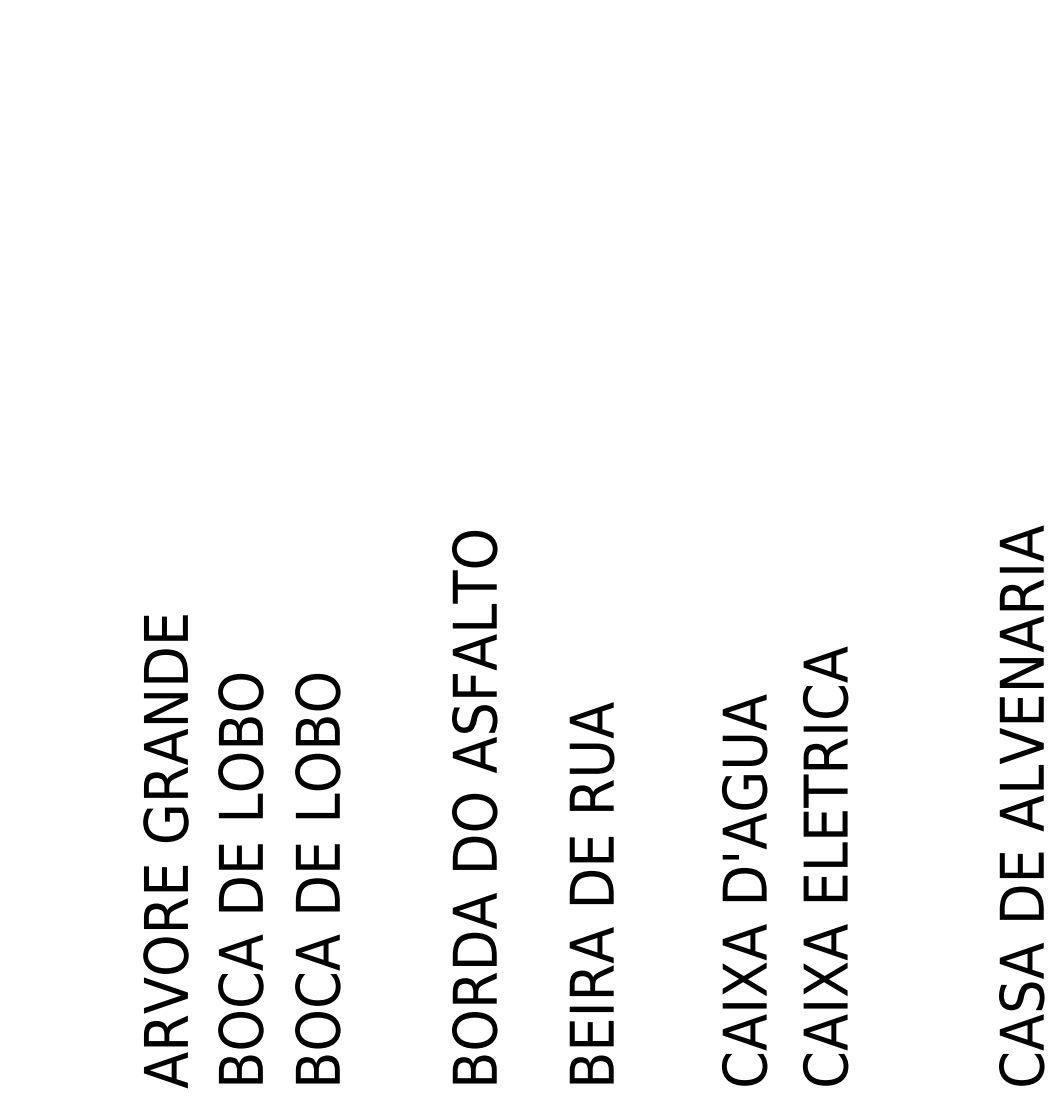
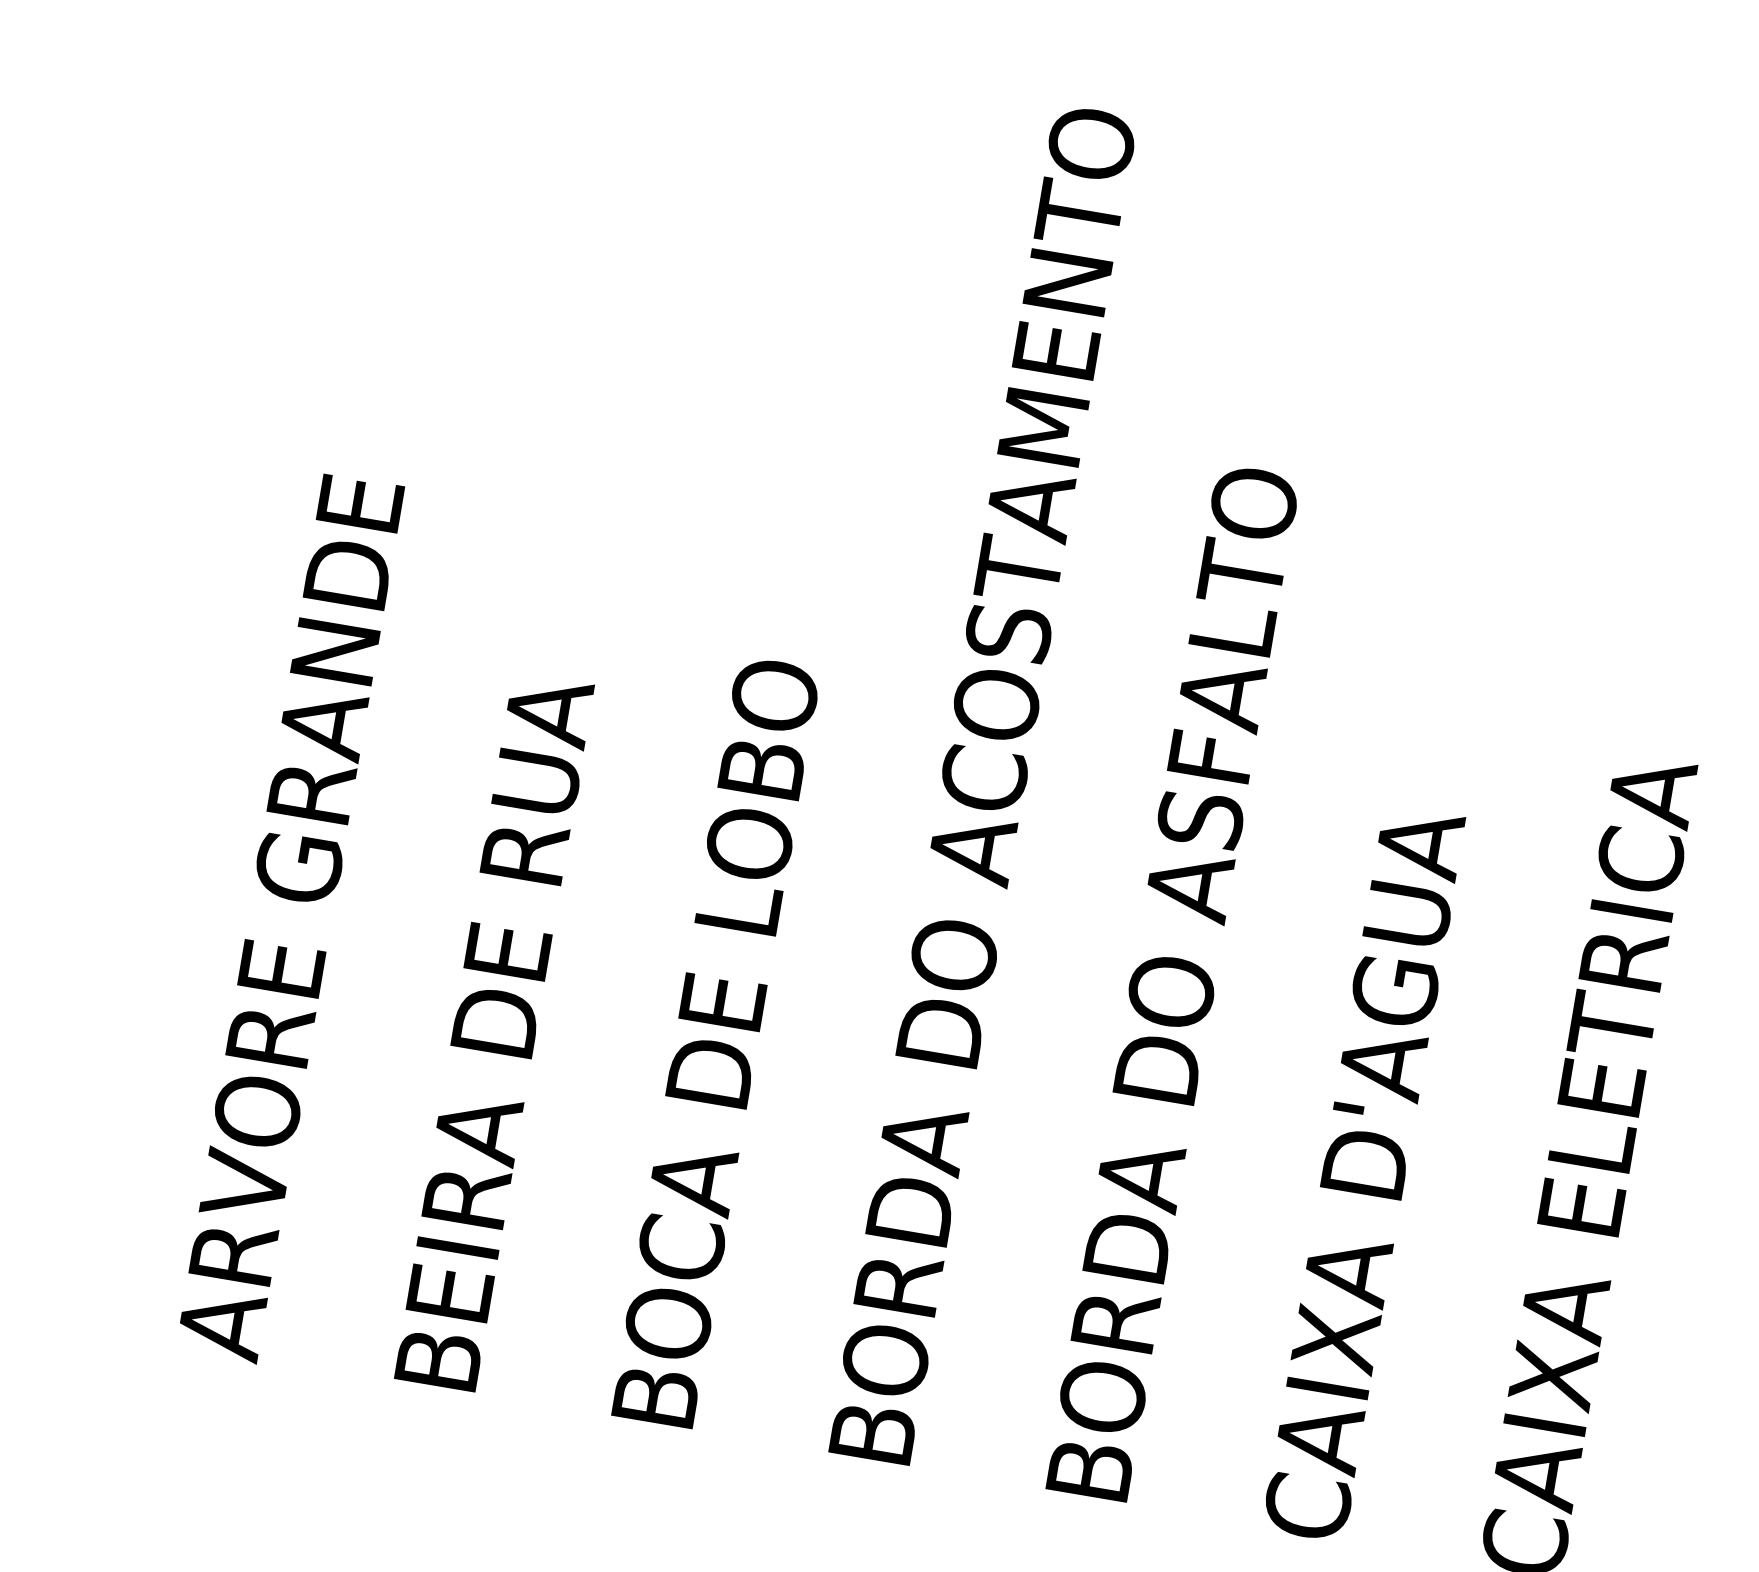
text: (474, 545) -> (1037, 460), BORDA DO ASFALTO -> BORDA DO ACOSTAMENTO
text: (591, 789) -> (1178, 949), BEIRA DE RUA -> BORDA DO ASFALTO
text: (165, 851) -> (289, 918), moved
text: (240, 860) -> (503, 971), BOCA DE LOBO -> BEIRA DE RUA
text: (317, 878) -> (715, 1041), moved
text: (744, 889) -> (1363, 1172), moved

